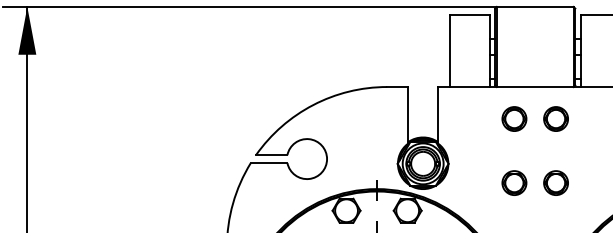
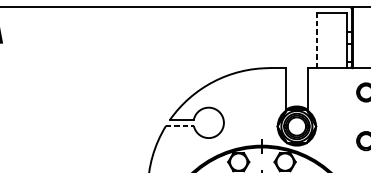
line: (449, 50) -> (316, 40), solid -> dashed
line: (269, 163) -> (180, 126), solid -> dashed

